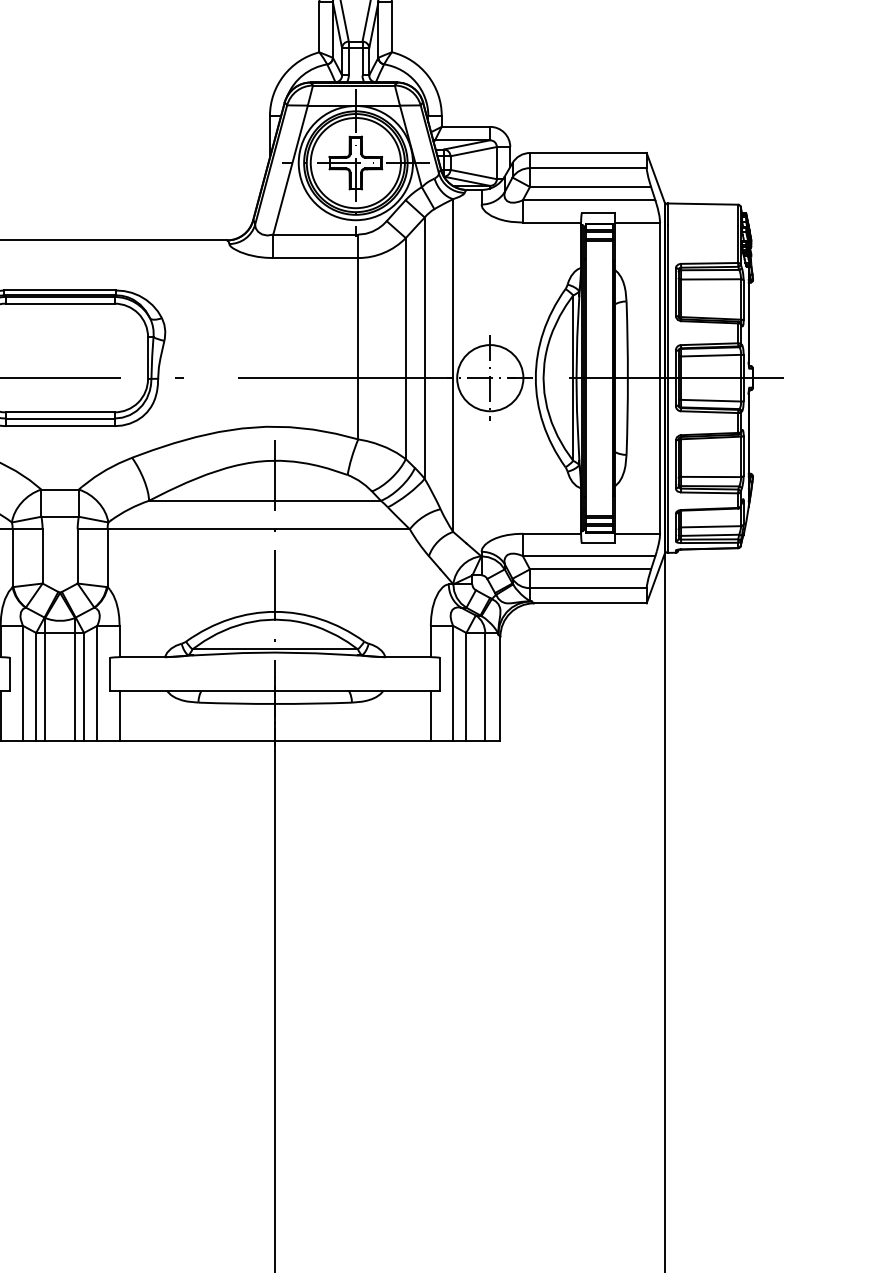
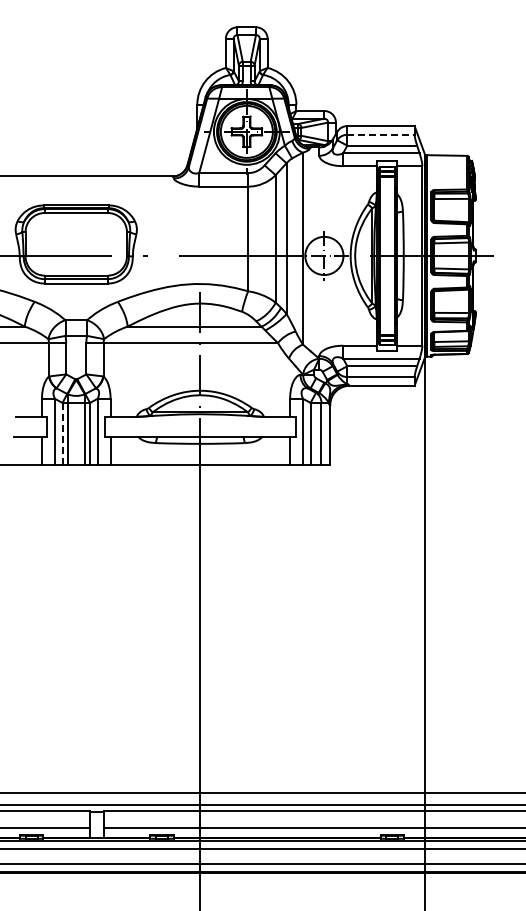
line: (587, 167) -> (380, 134), solid -> dashed
line: (36, 687) -> (62, 434), solid -> dashed

